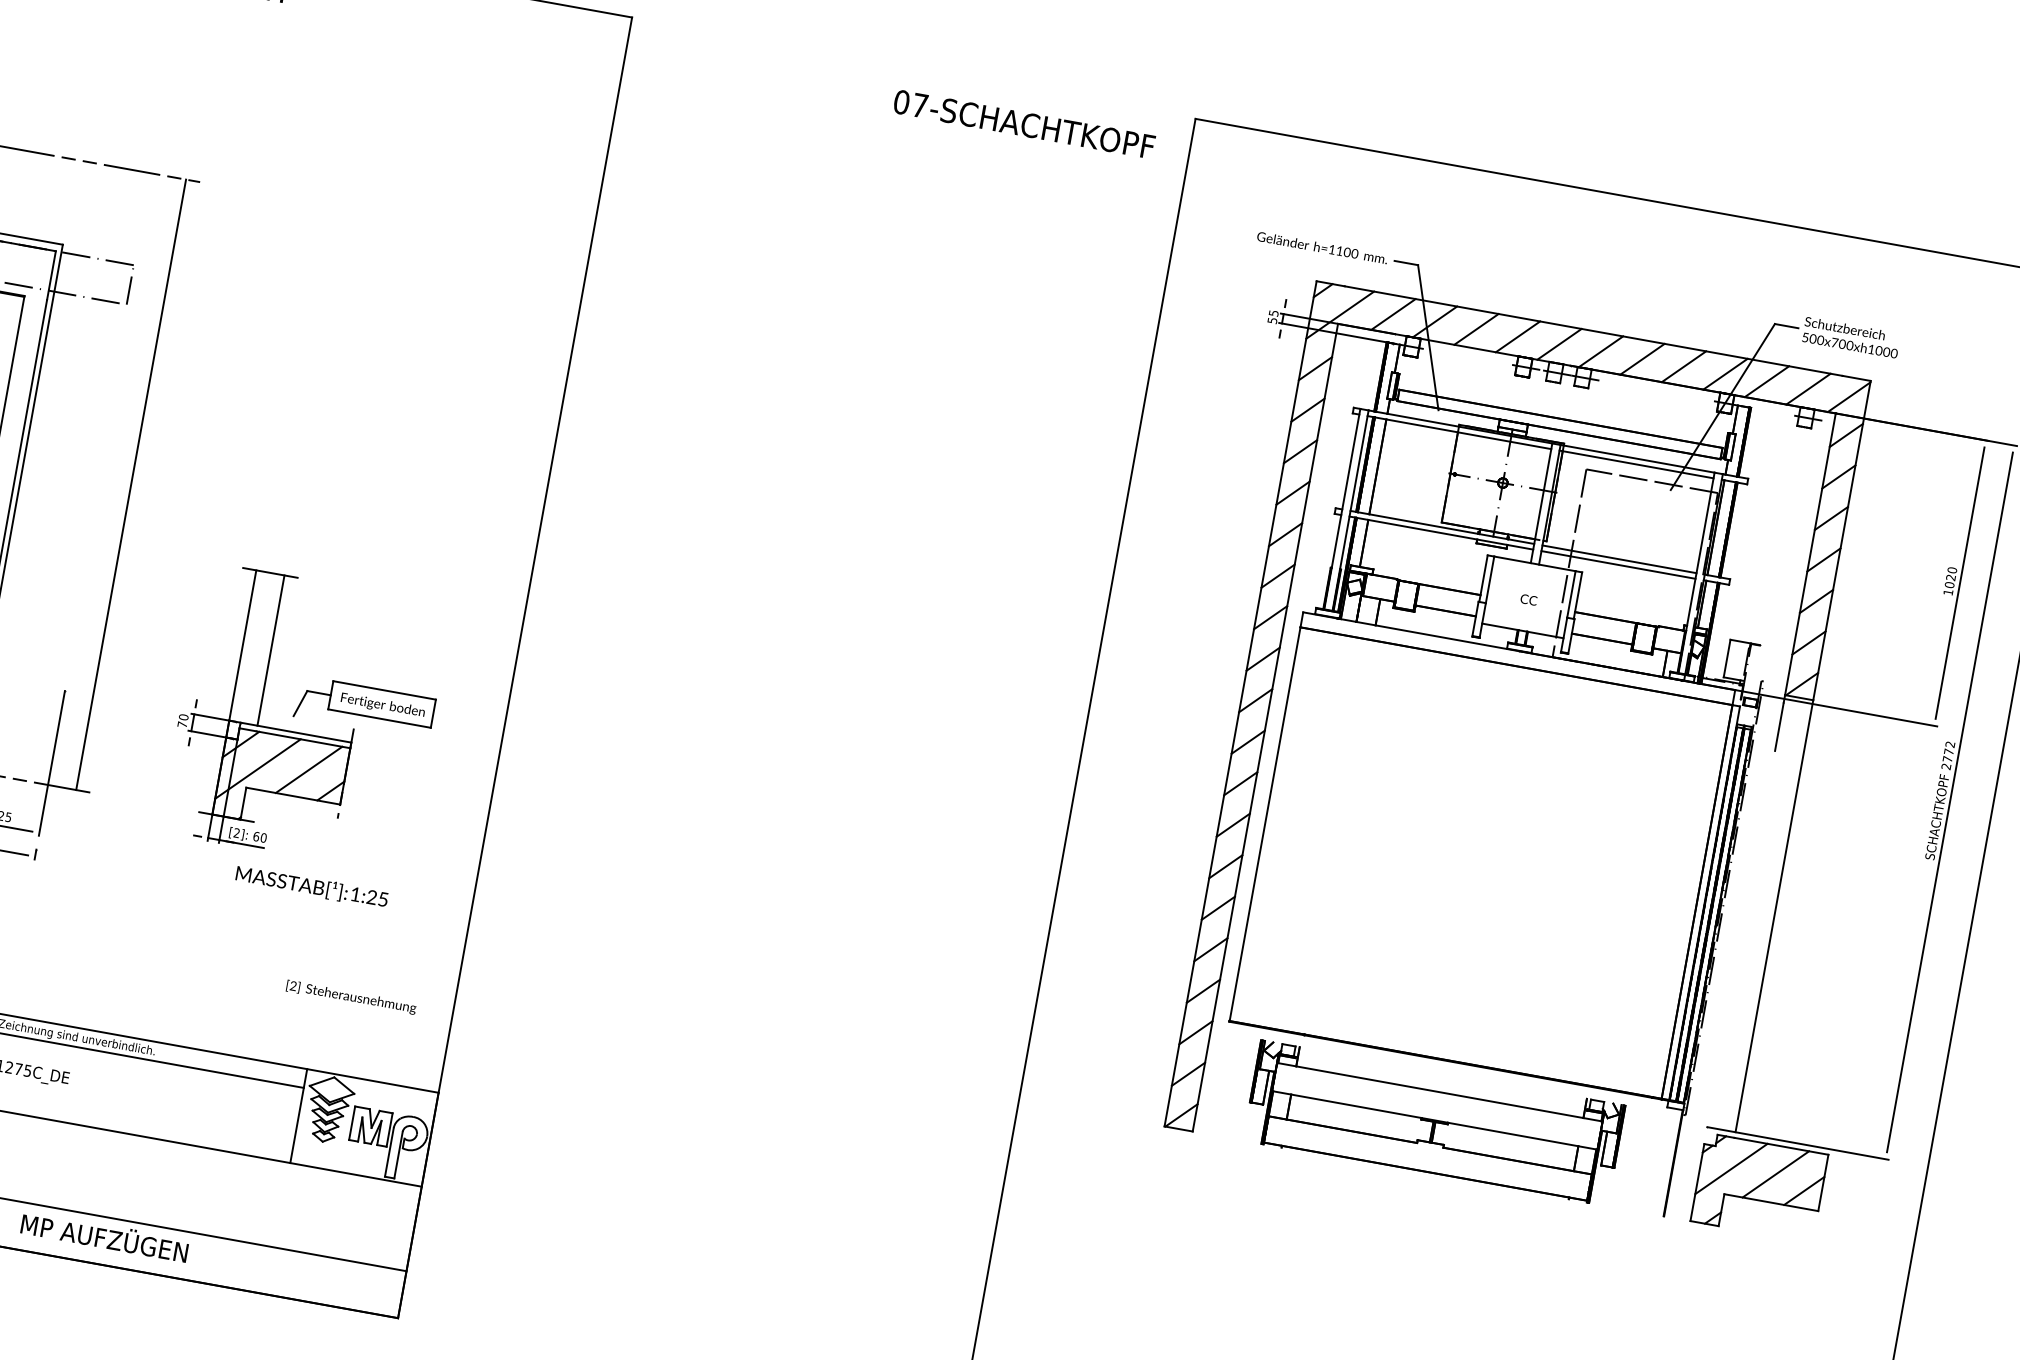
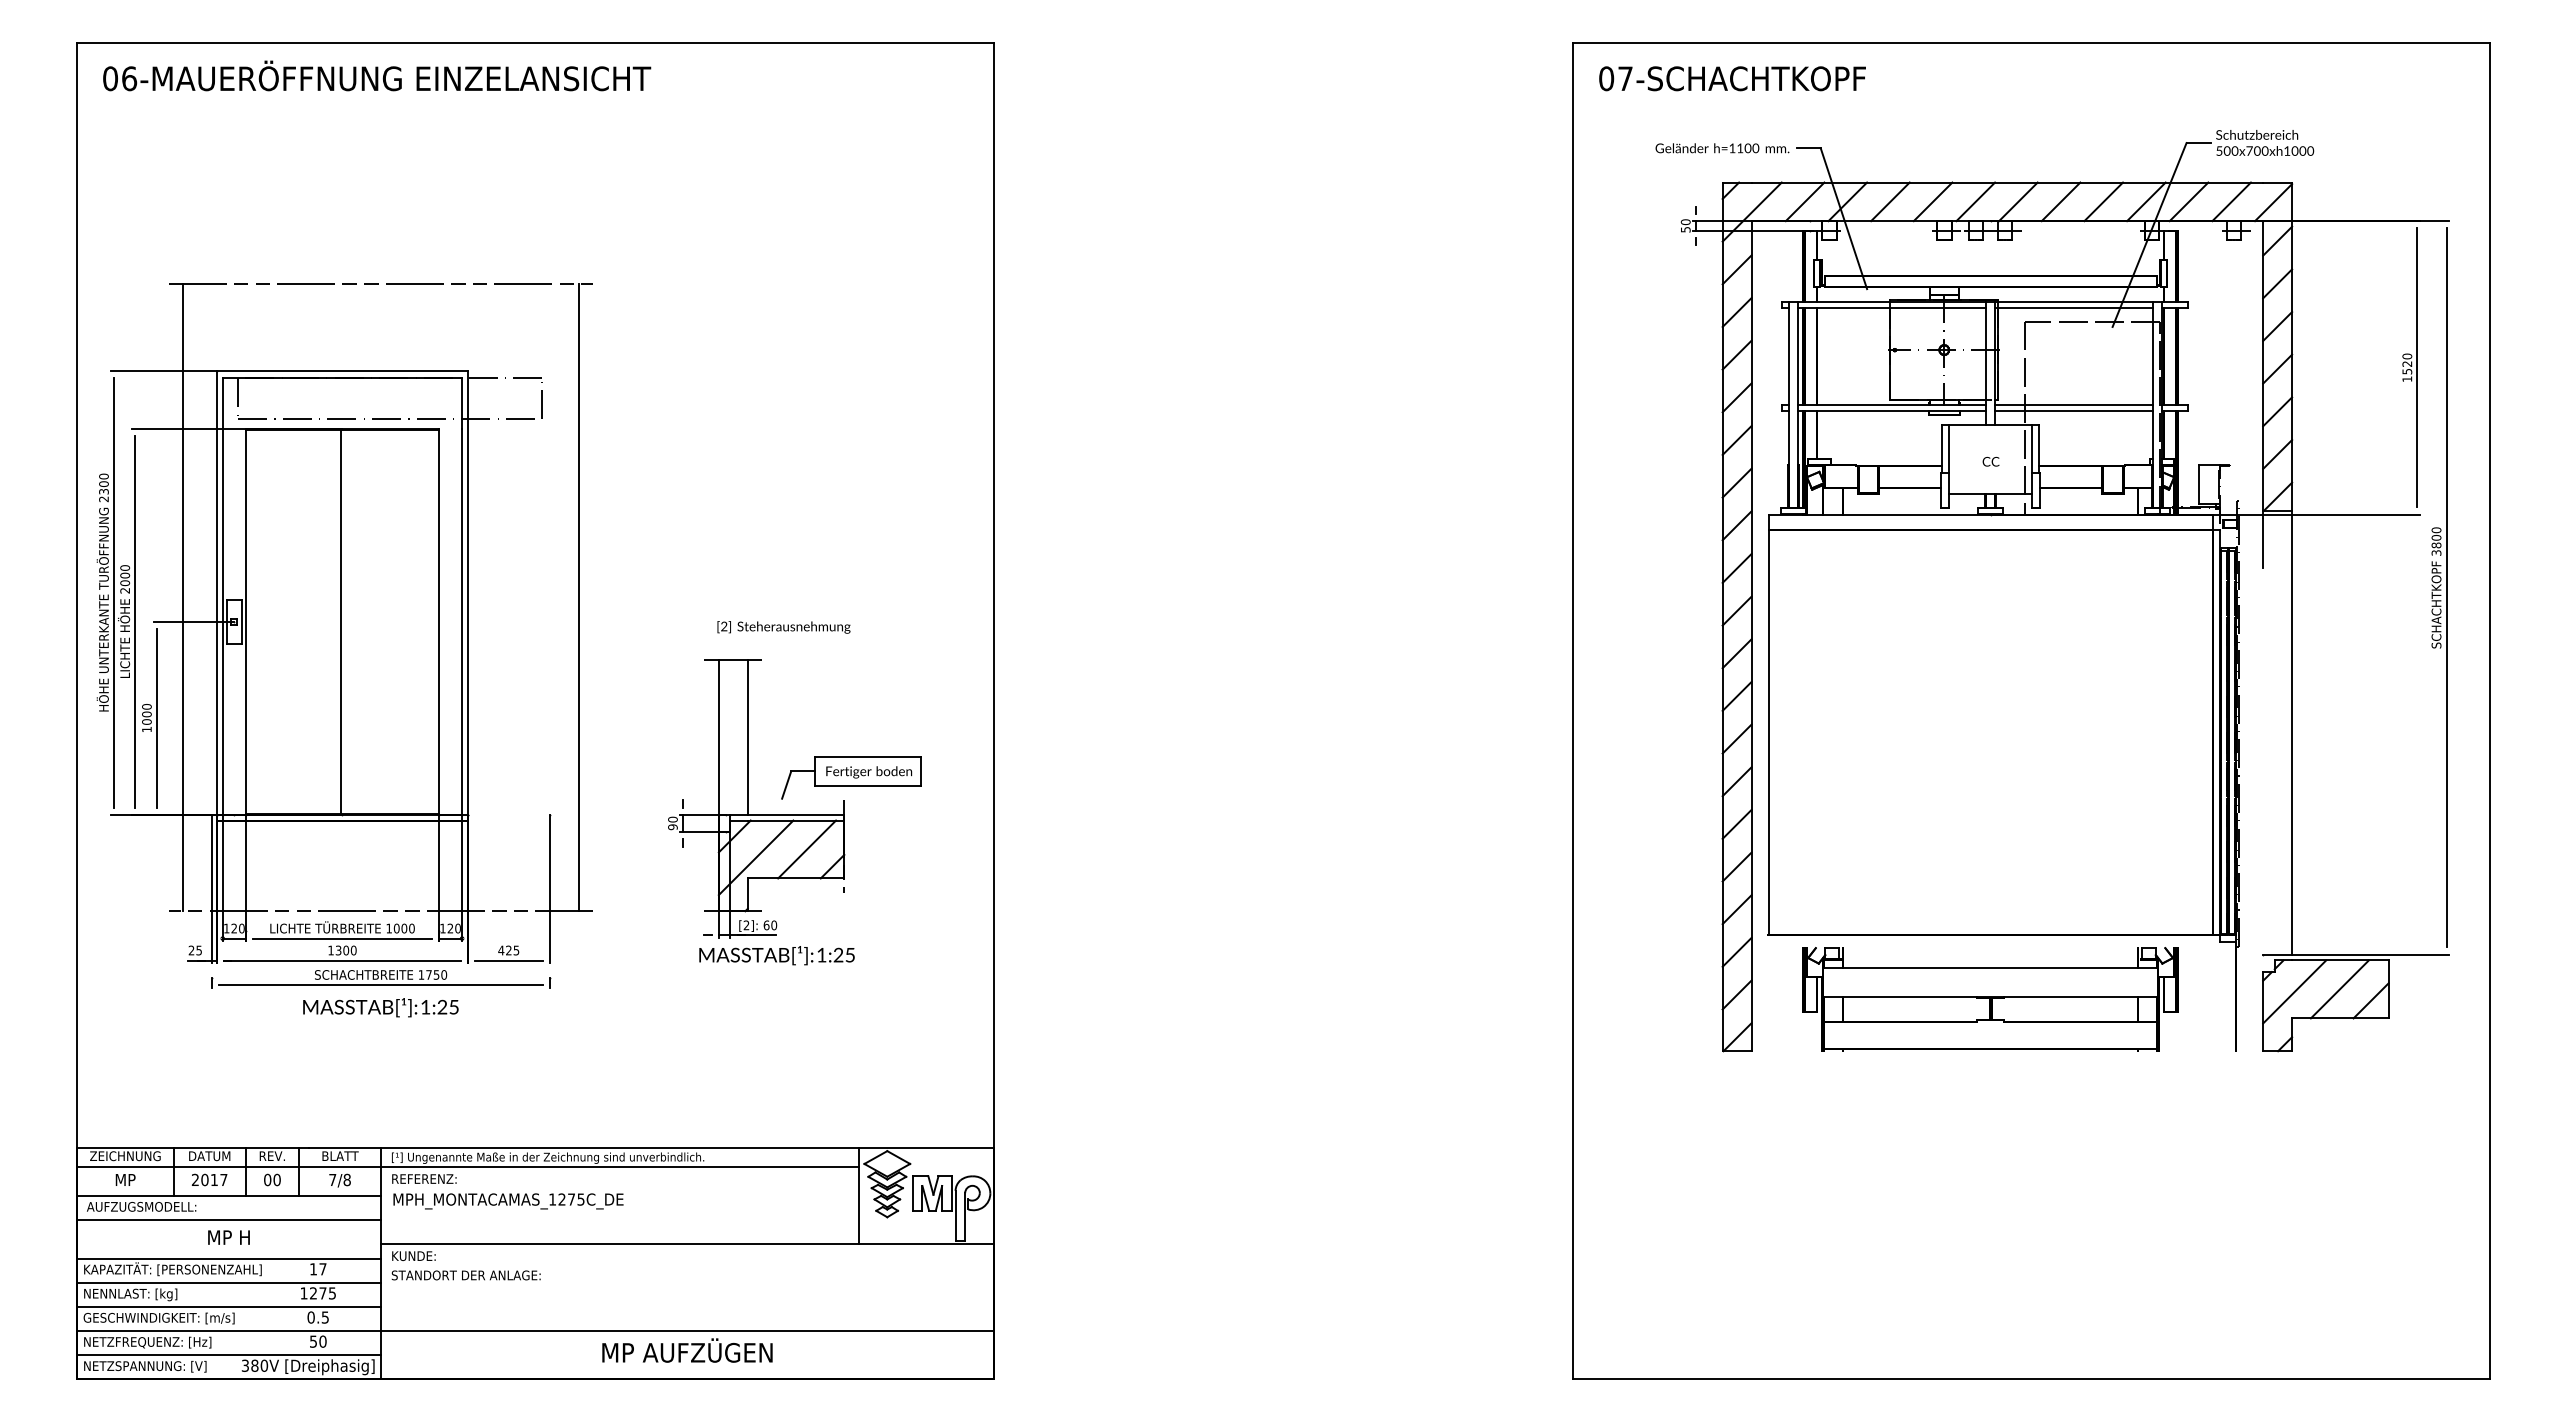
text: (1024, 124) -> (1732, 78), moved
text: (1273, 313) -> (1685, 222), 55 -> 50
text: (1949, 584) -> (2407, 371), 1020 -> 1520
text: (181, 724) -> (672, 827), 70 -> 90
text: (1948, 755) -> (2436, 541), 2772 -> 3800
text: (311, 886) -> (776, 955), moved
text: (350, 997) -> (783, 627), moved

